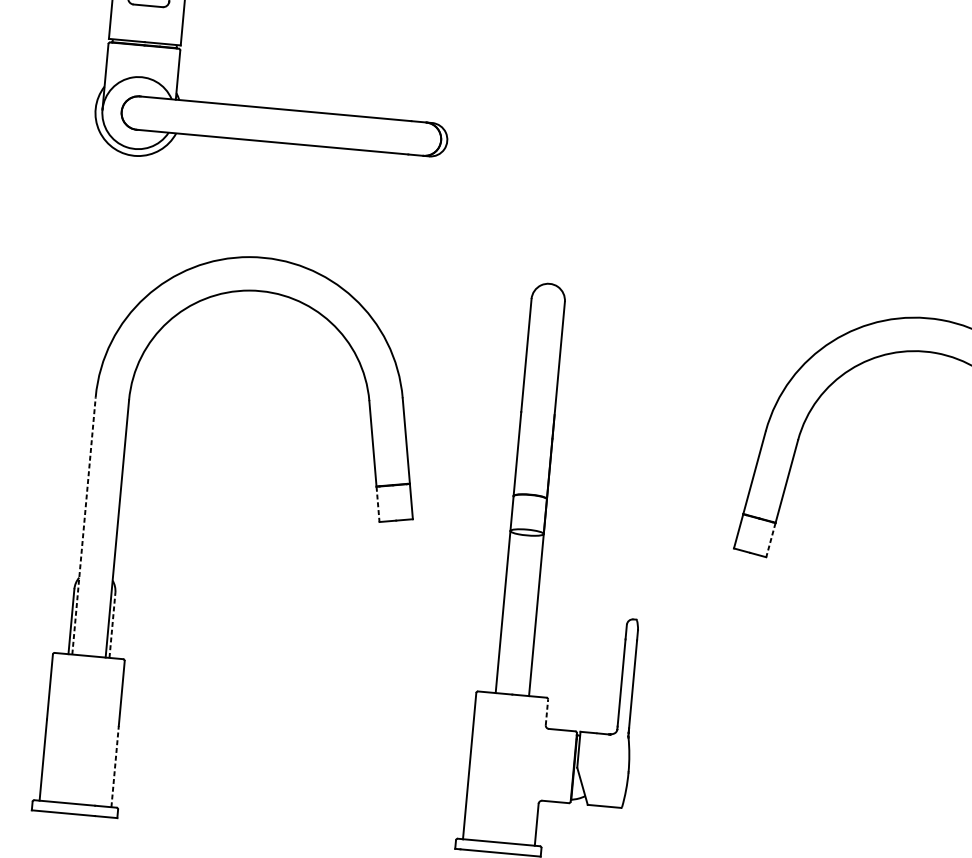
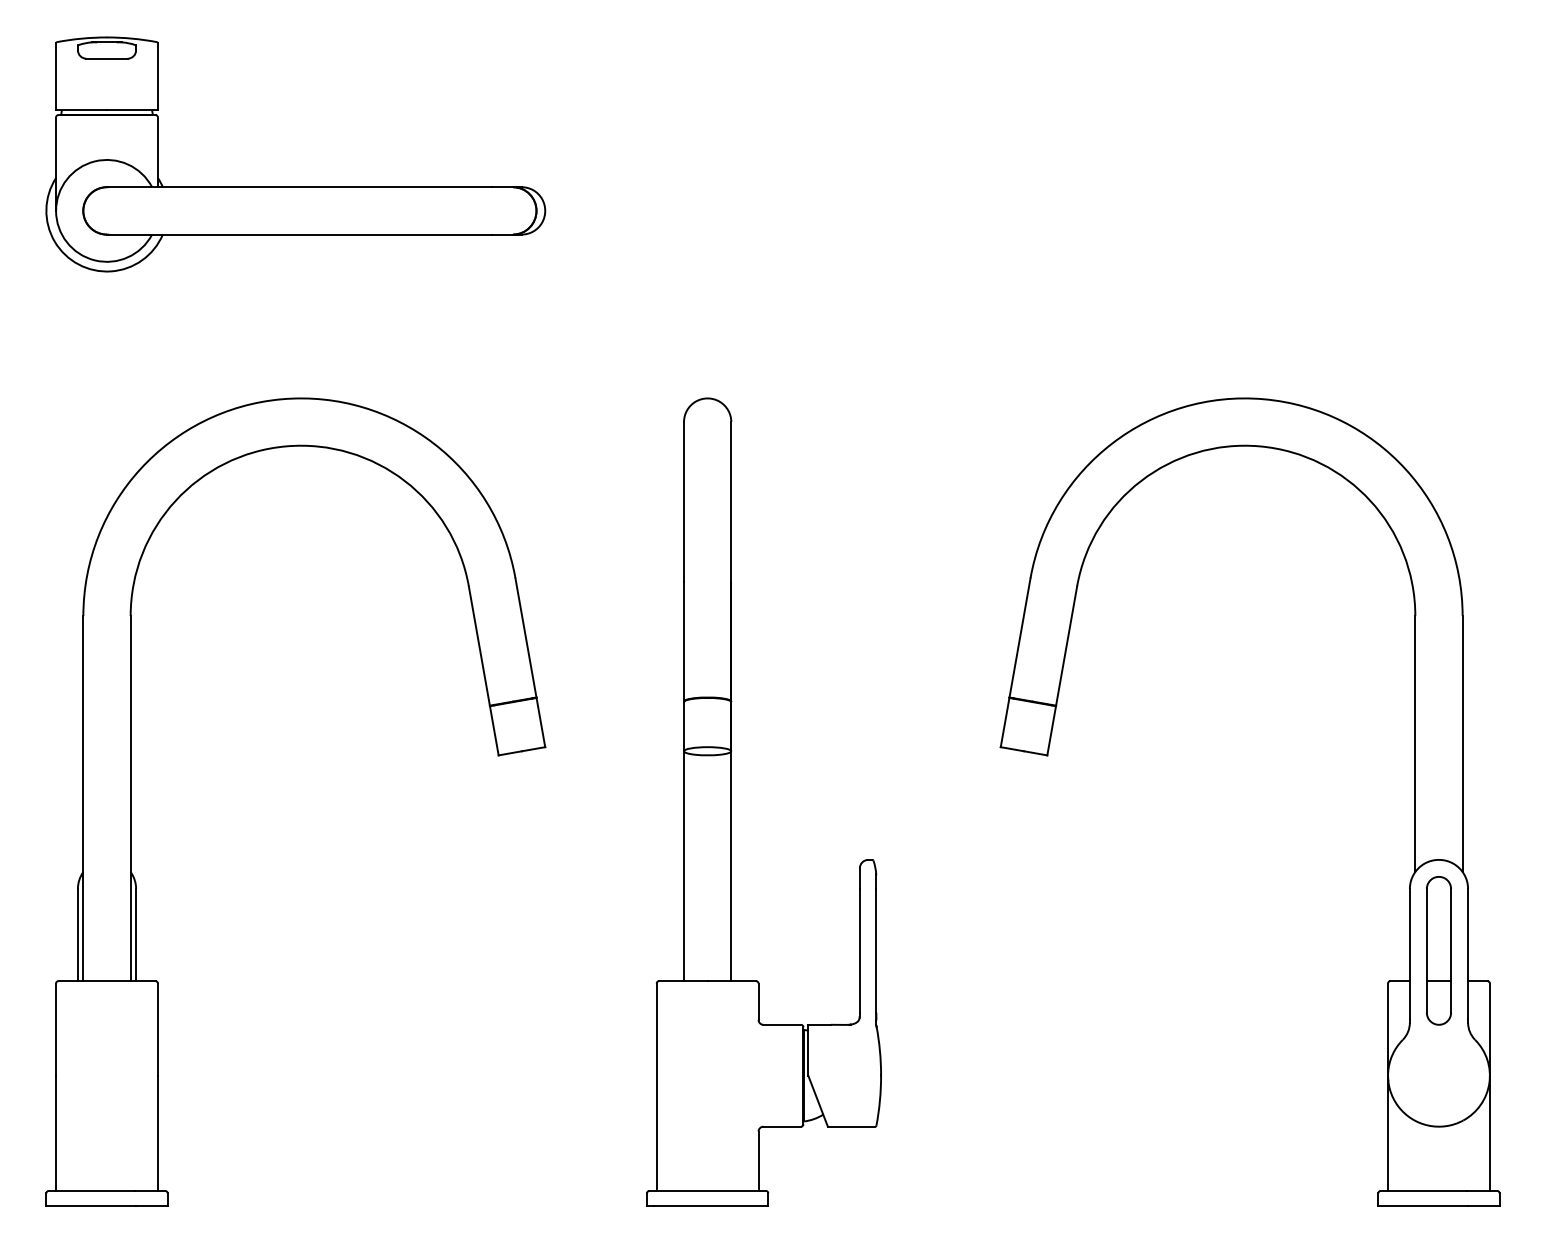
line: (378, 504) -> (494, 730), dashed -> solid
line: (84, 525) -> (83, 798), dashed -> solid
line: (770, 539) -> (1051, 730), dashed -> solid
line: (112, 625) -> (136, 934), dashed -> solid
line: (546, 712) -> (758, 1001), dashed -> solid
line: (114, 766) -> (157, 1133), dashed -> solid

